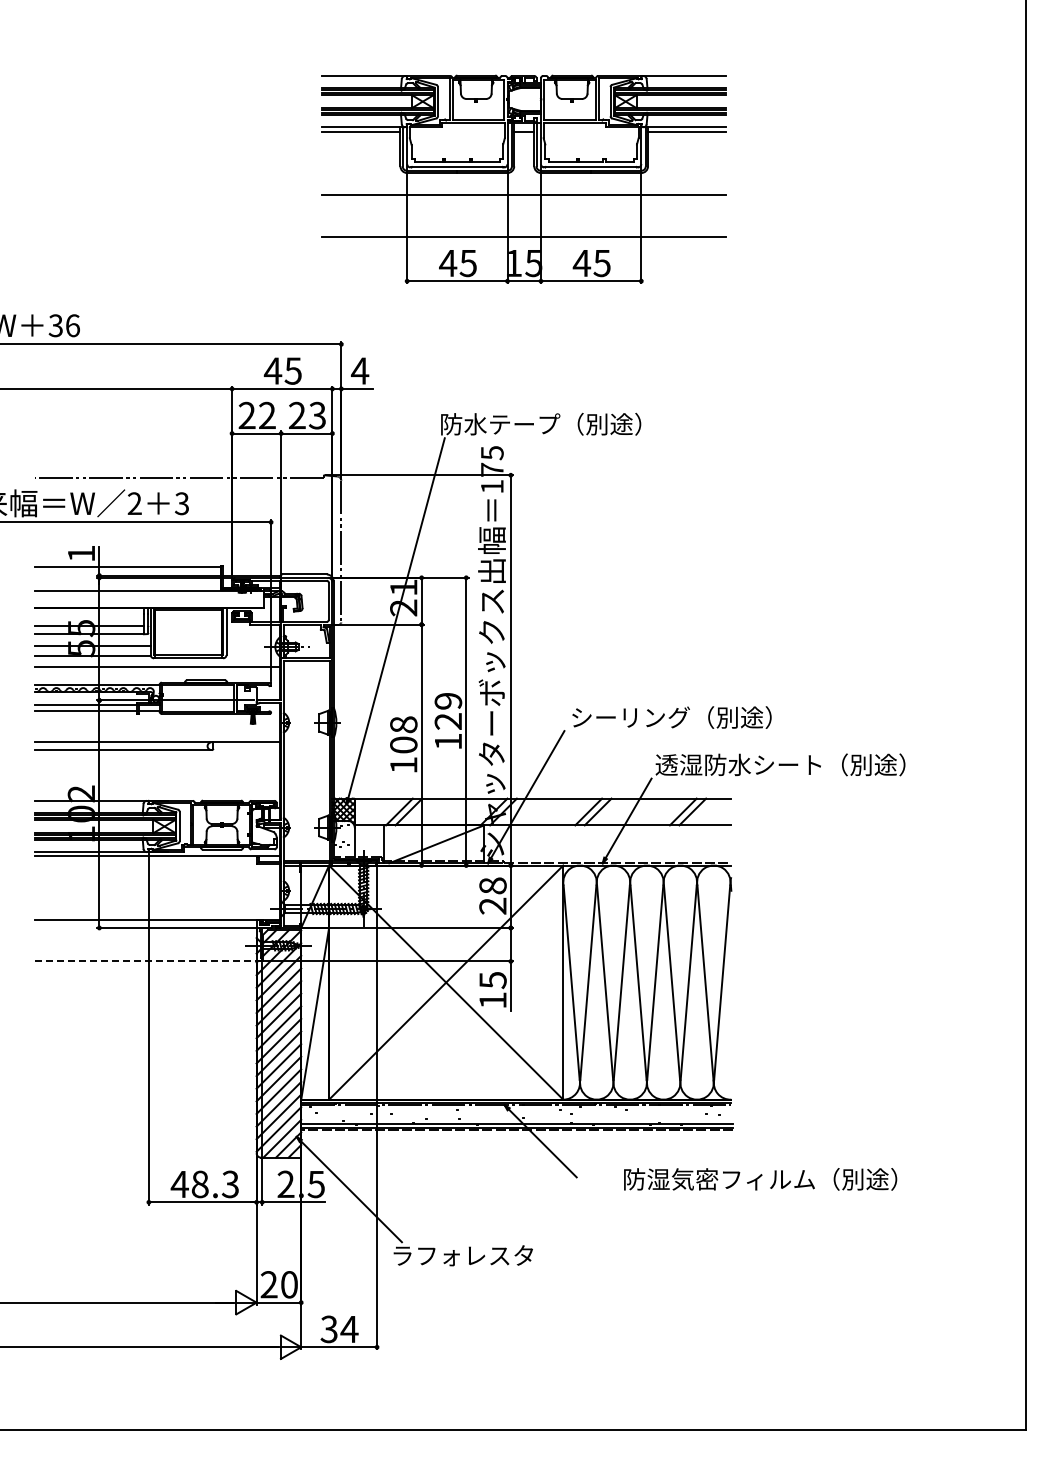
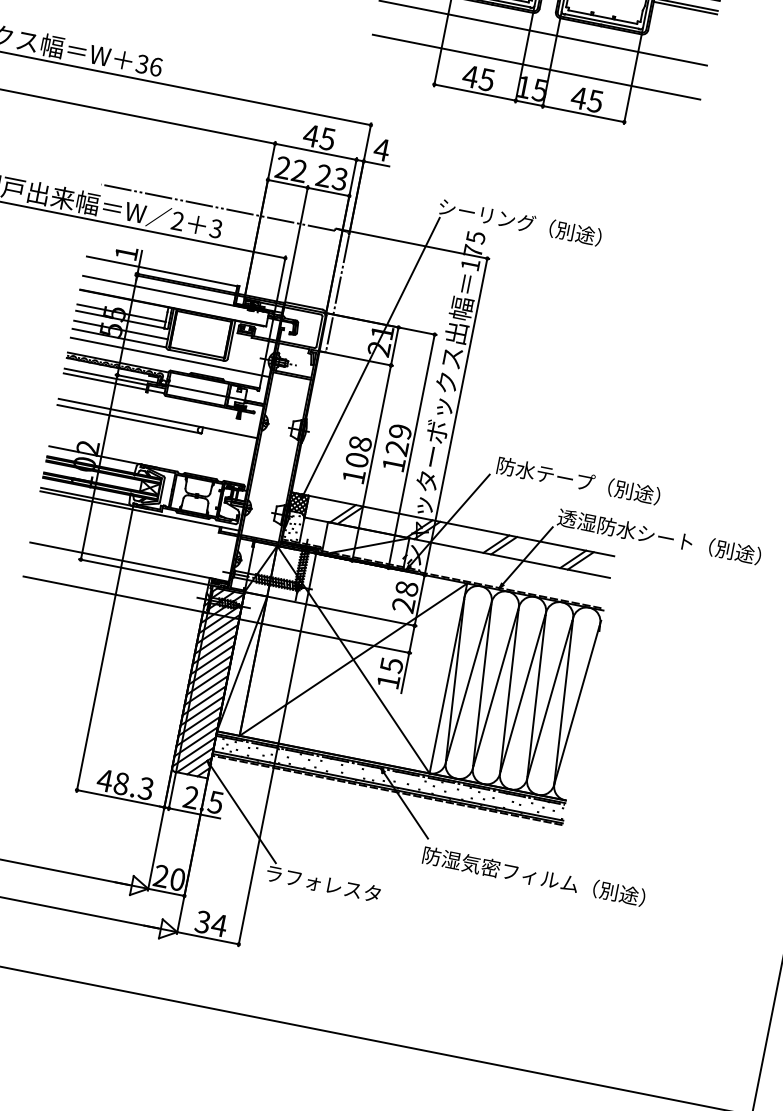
text: (500, 424) -> (487, 215), 防水テープ（別途） -> シーリング（別途）
text: (630, 717) -> (545, 474), シーリング（別途） -> 防水テープ（別途）
line: (148, 961) -> (115, 594), dashed -> solid
text: (760, 1179) -> (534, 876), moved

